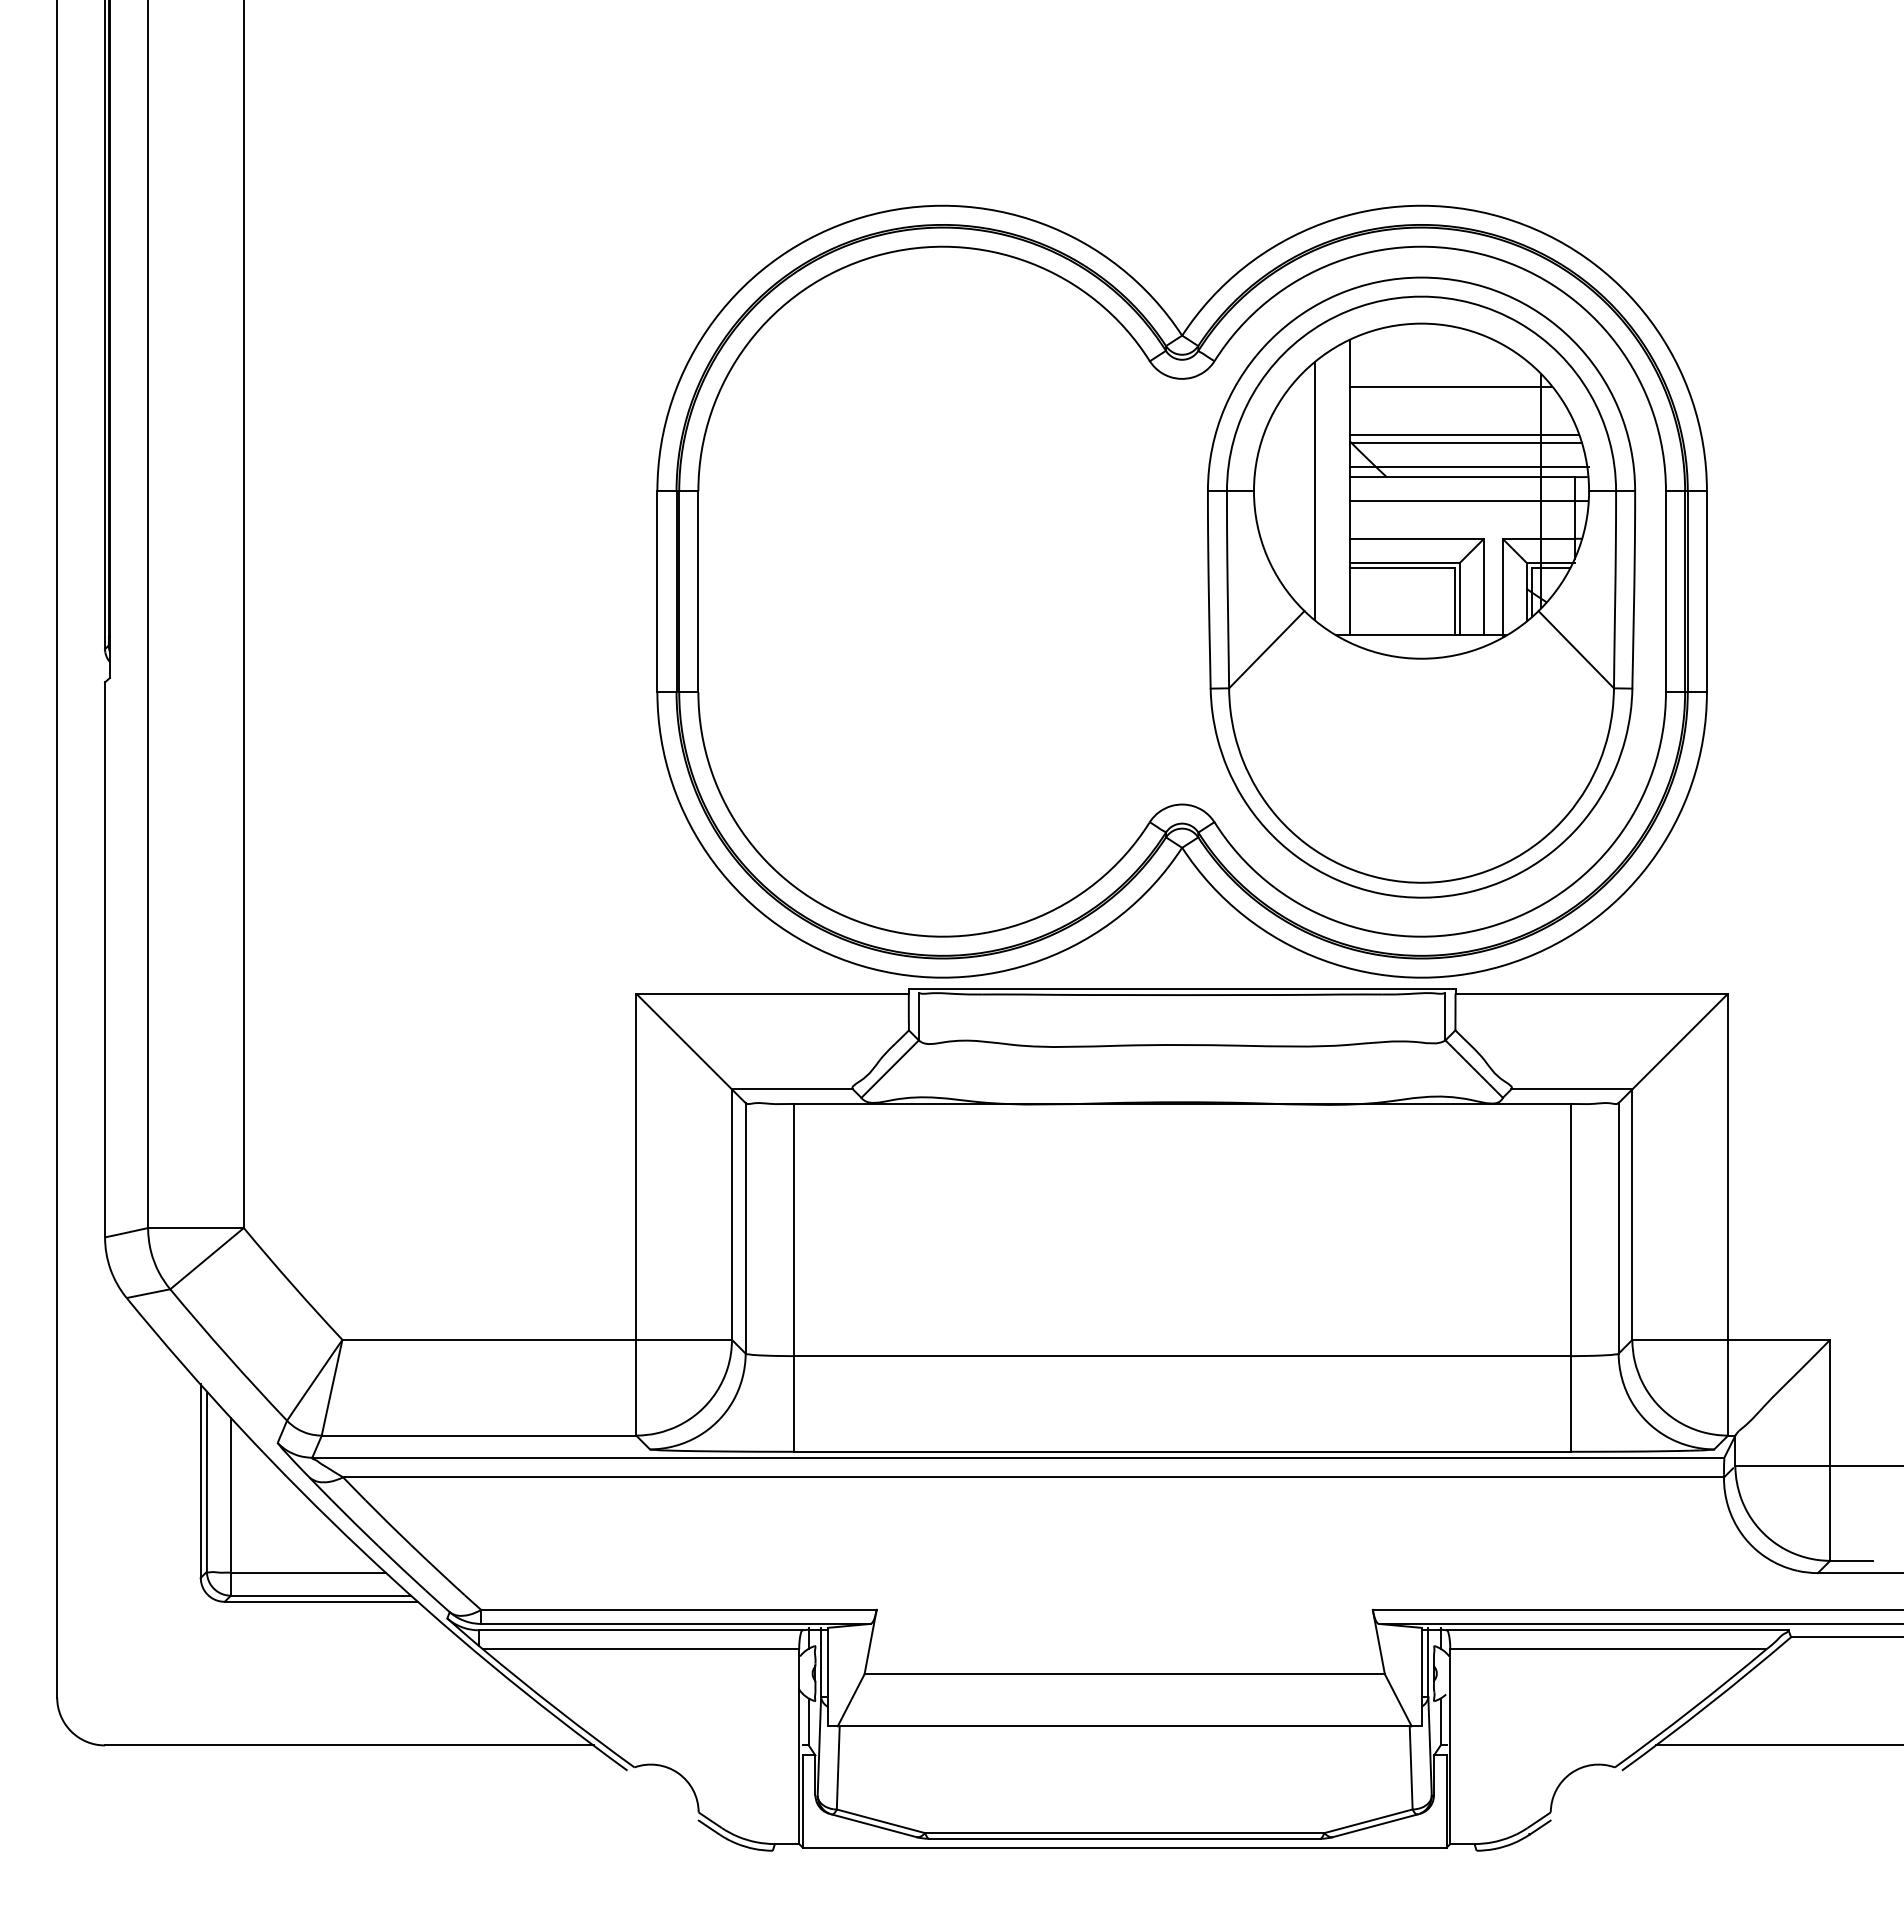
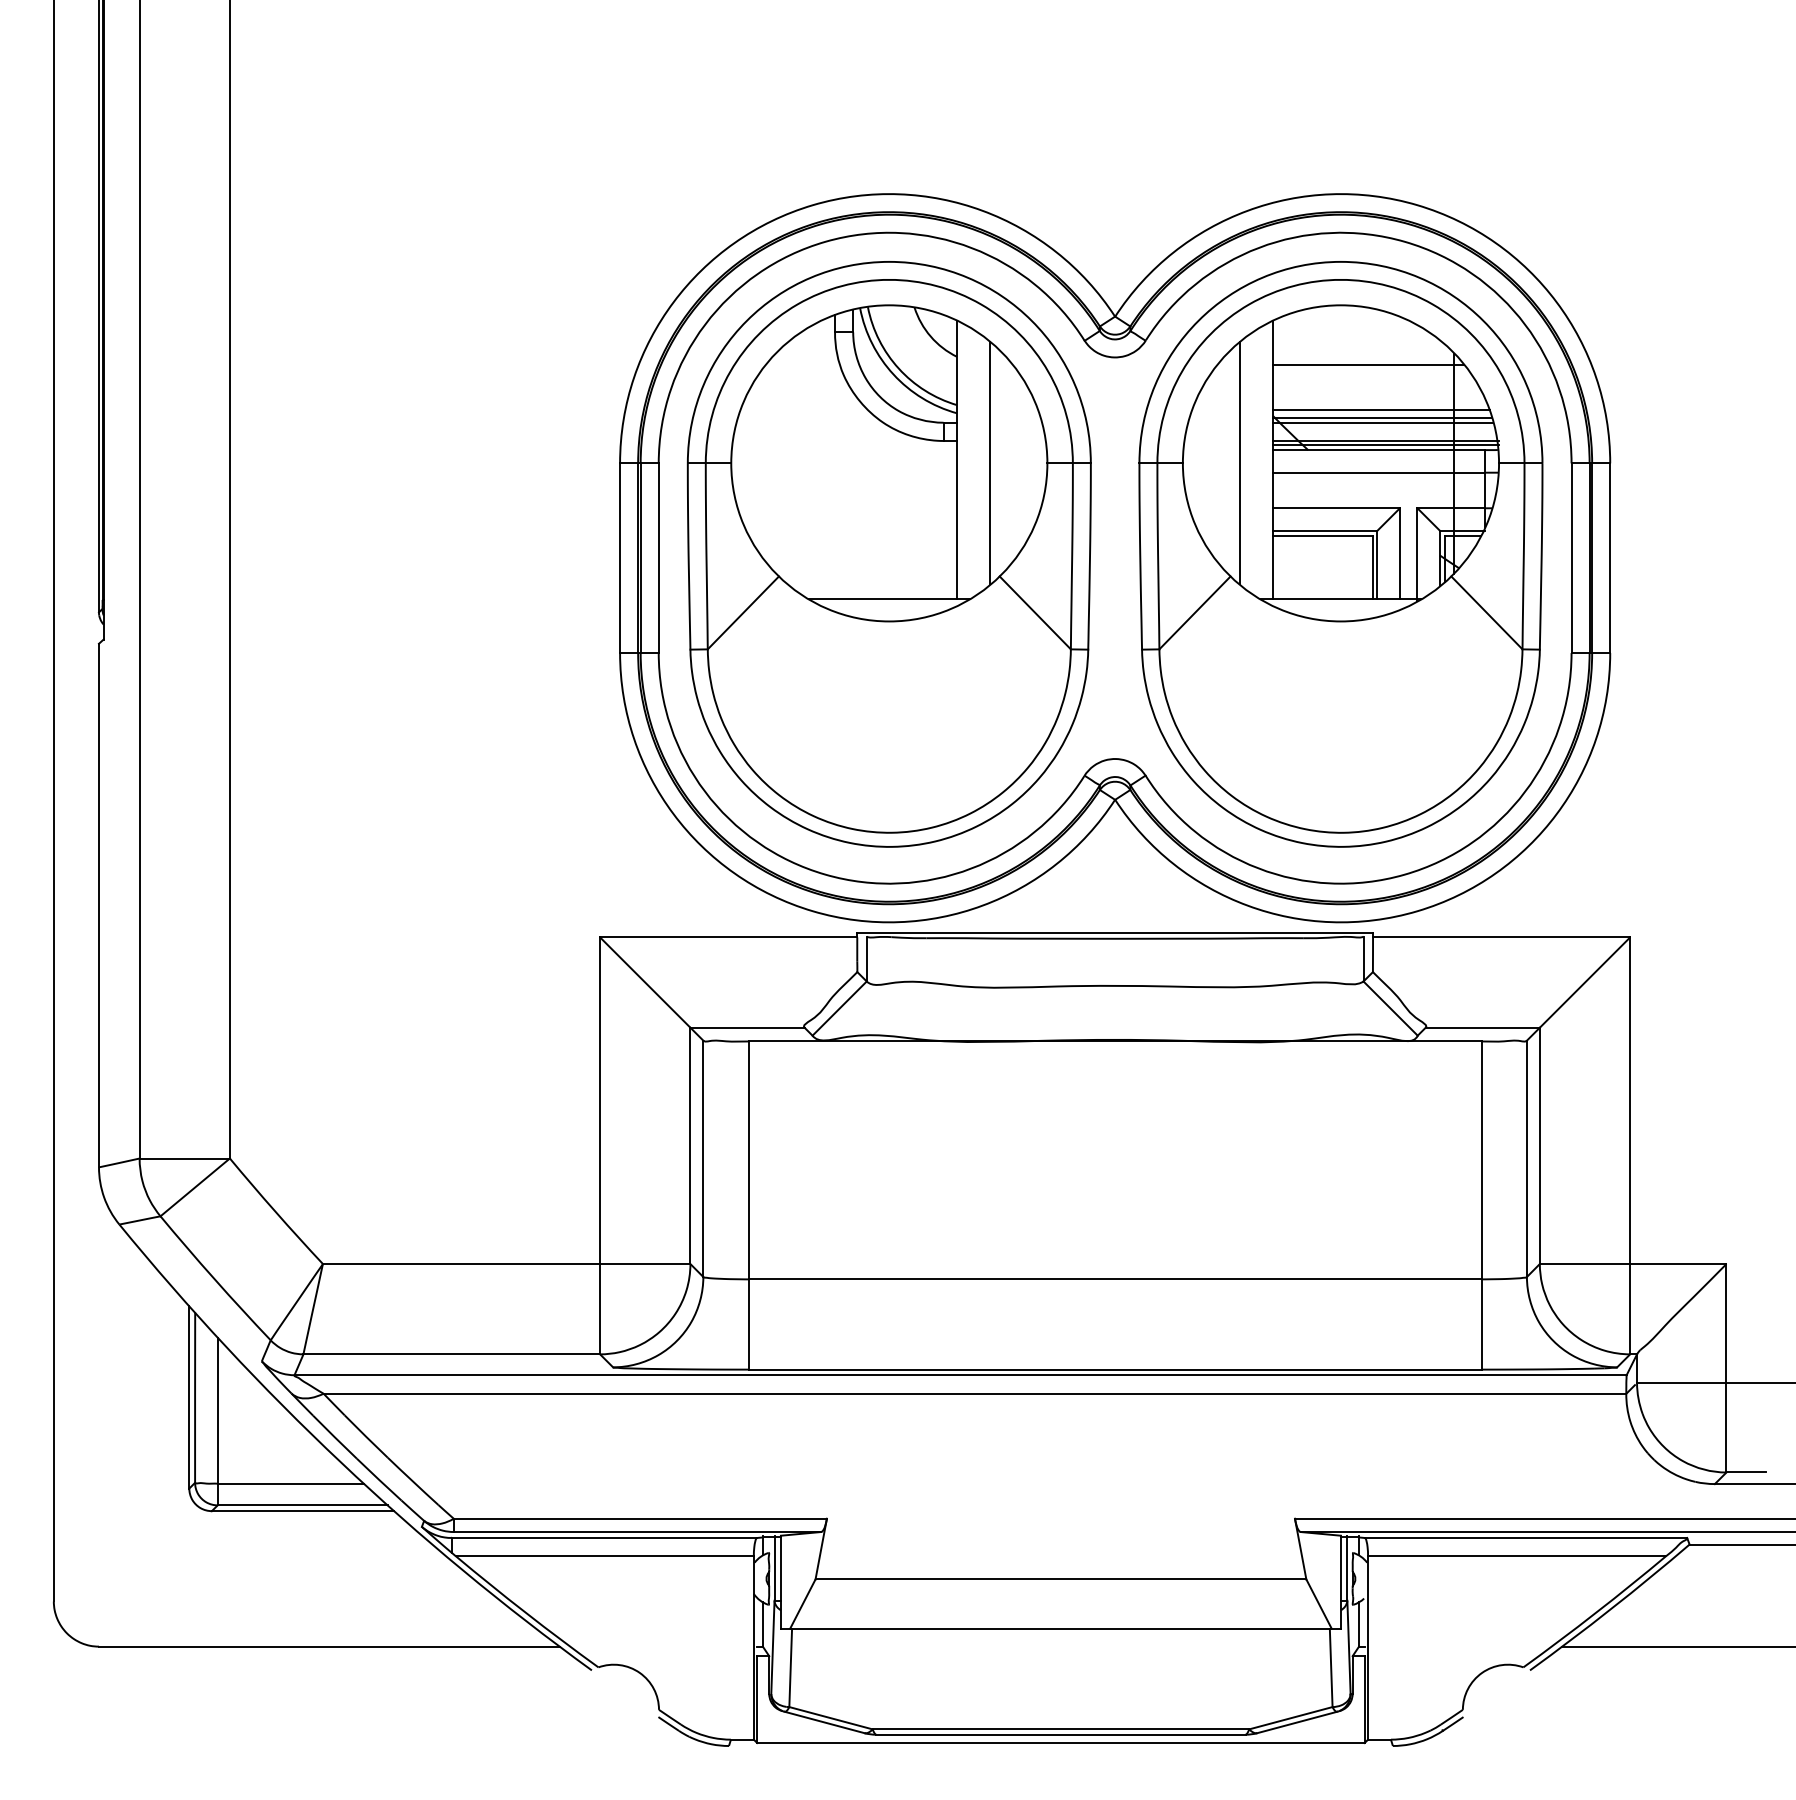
line: (1465, 448) -> (1382, 423), added
line: (1469, 472) -> (1386, 445), added
part: (942, 587) -> (889, 554), added

